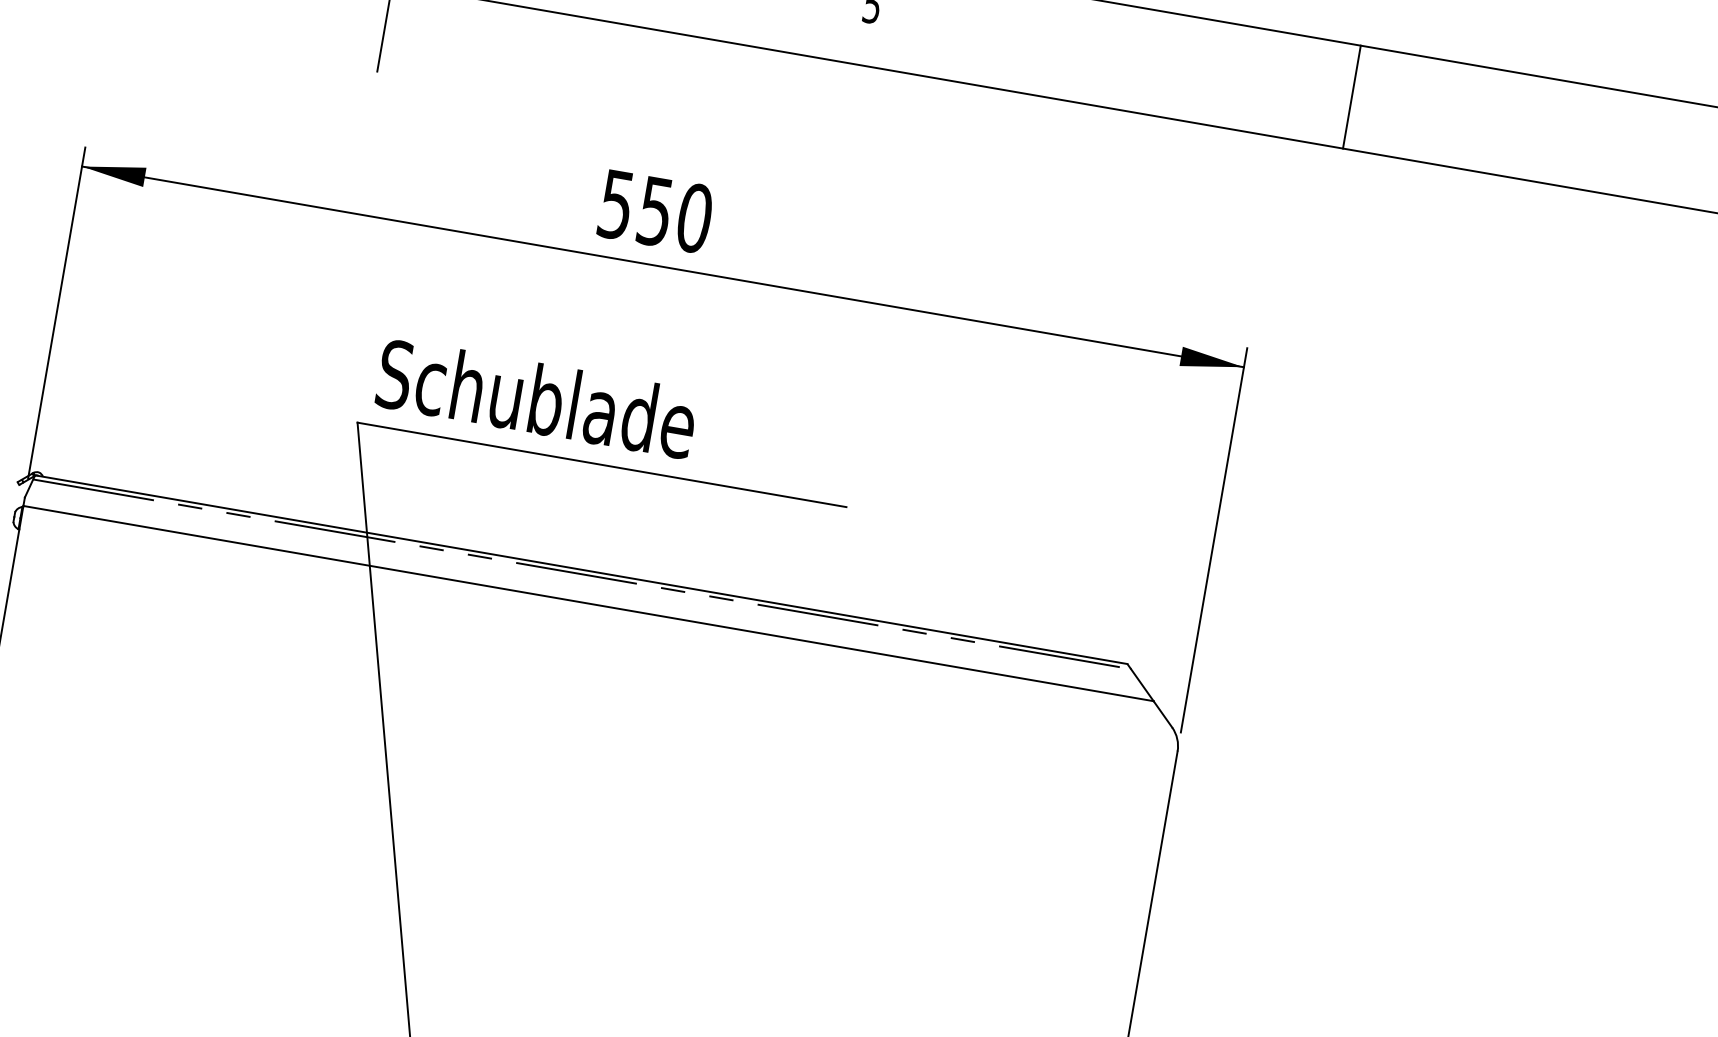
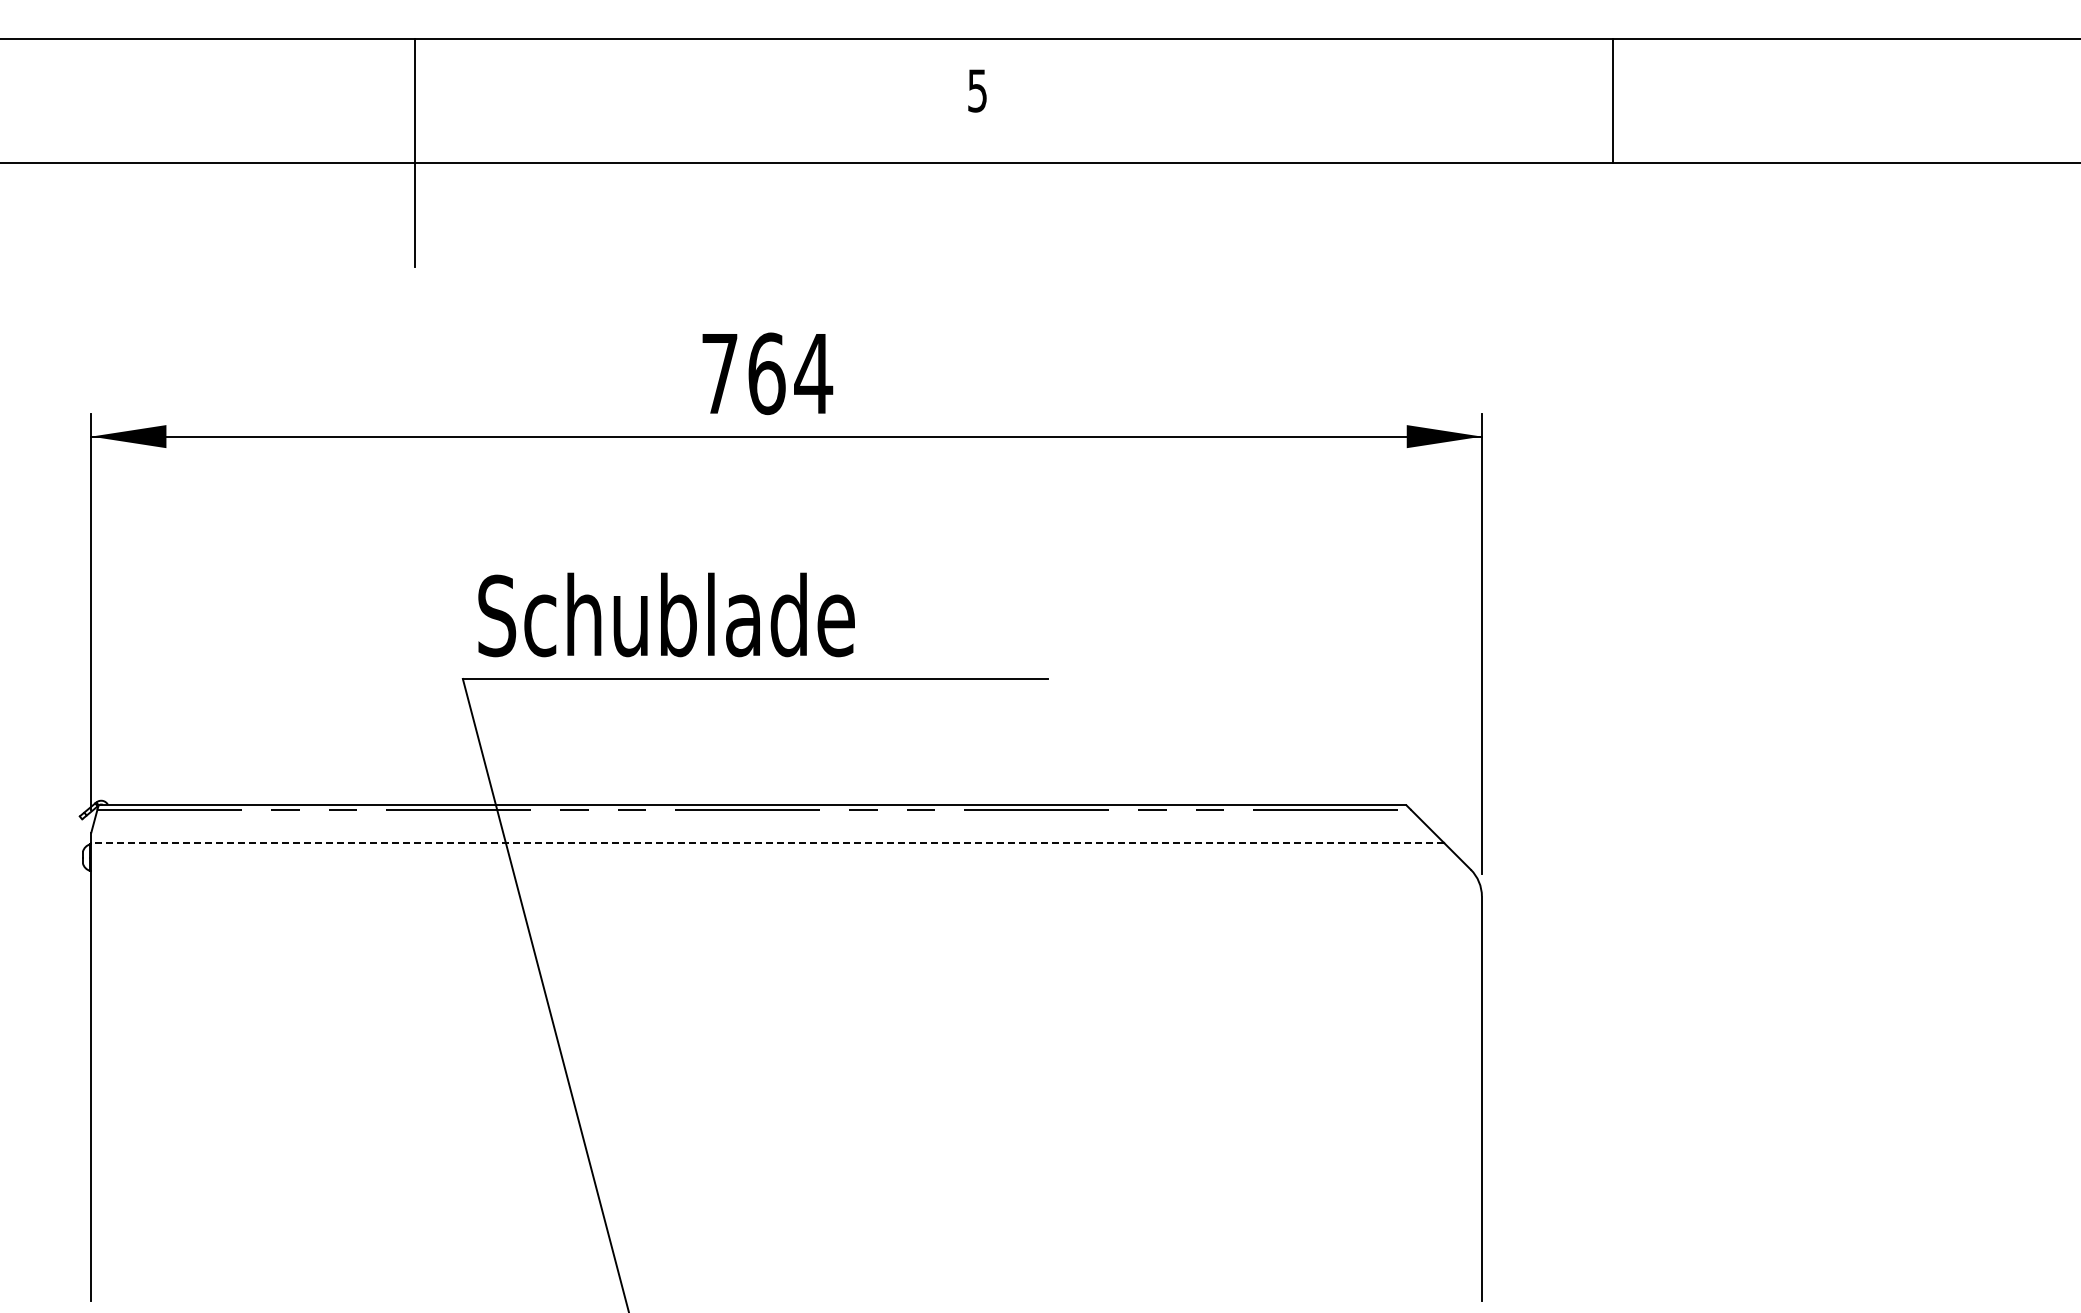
line: (1352, 96) -> (1613, 100), moved
text: (656, 211) -> (767, 373), 550 -> 764
line: (588, 603) -> (767, 842), solid -> dashed

